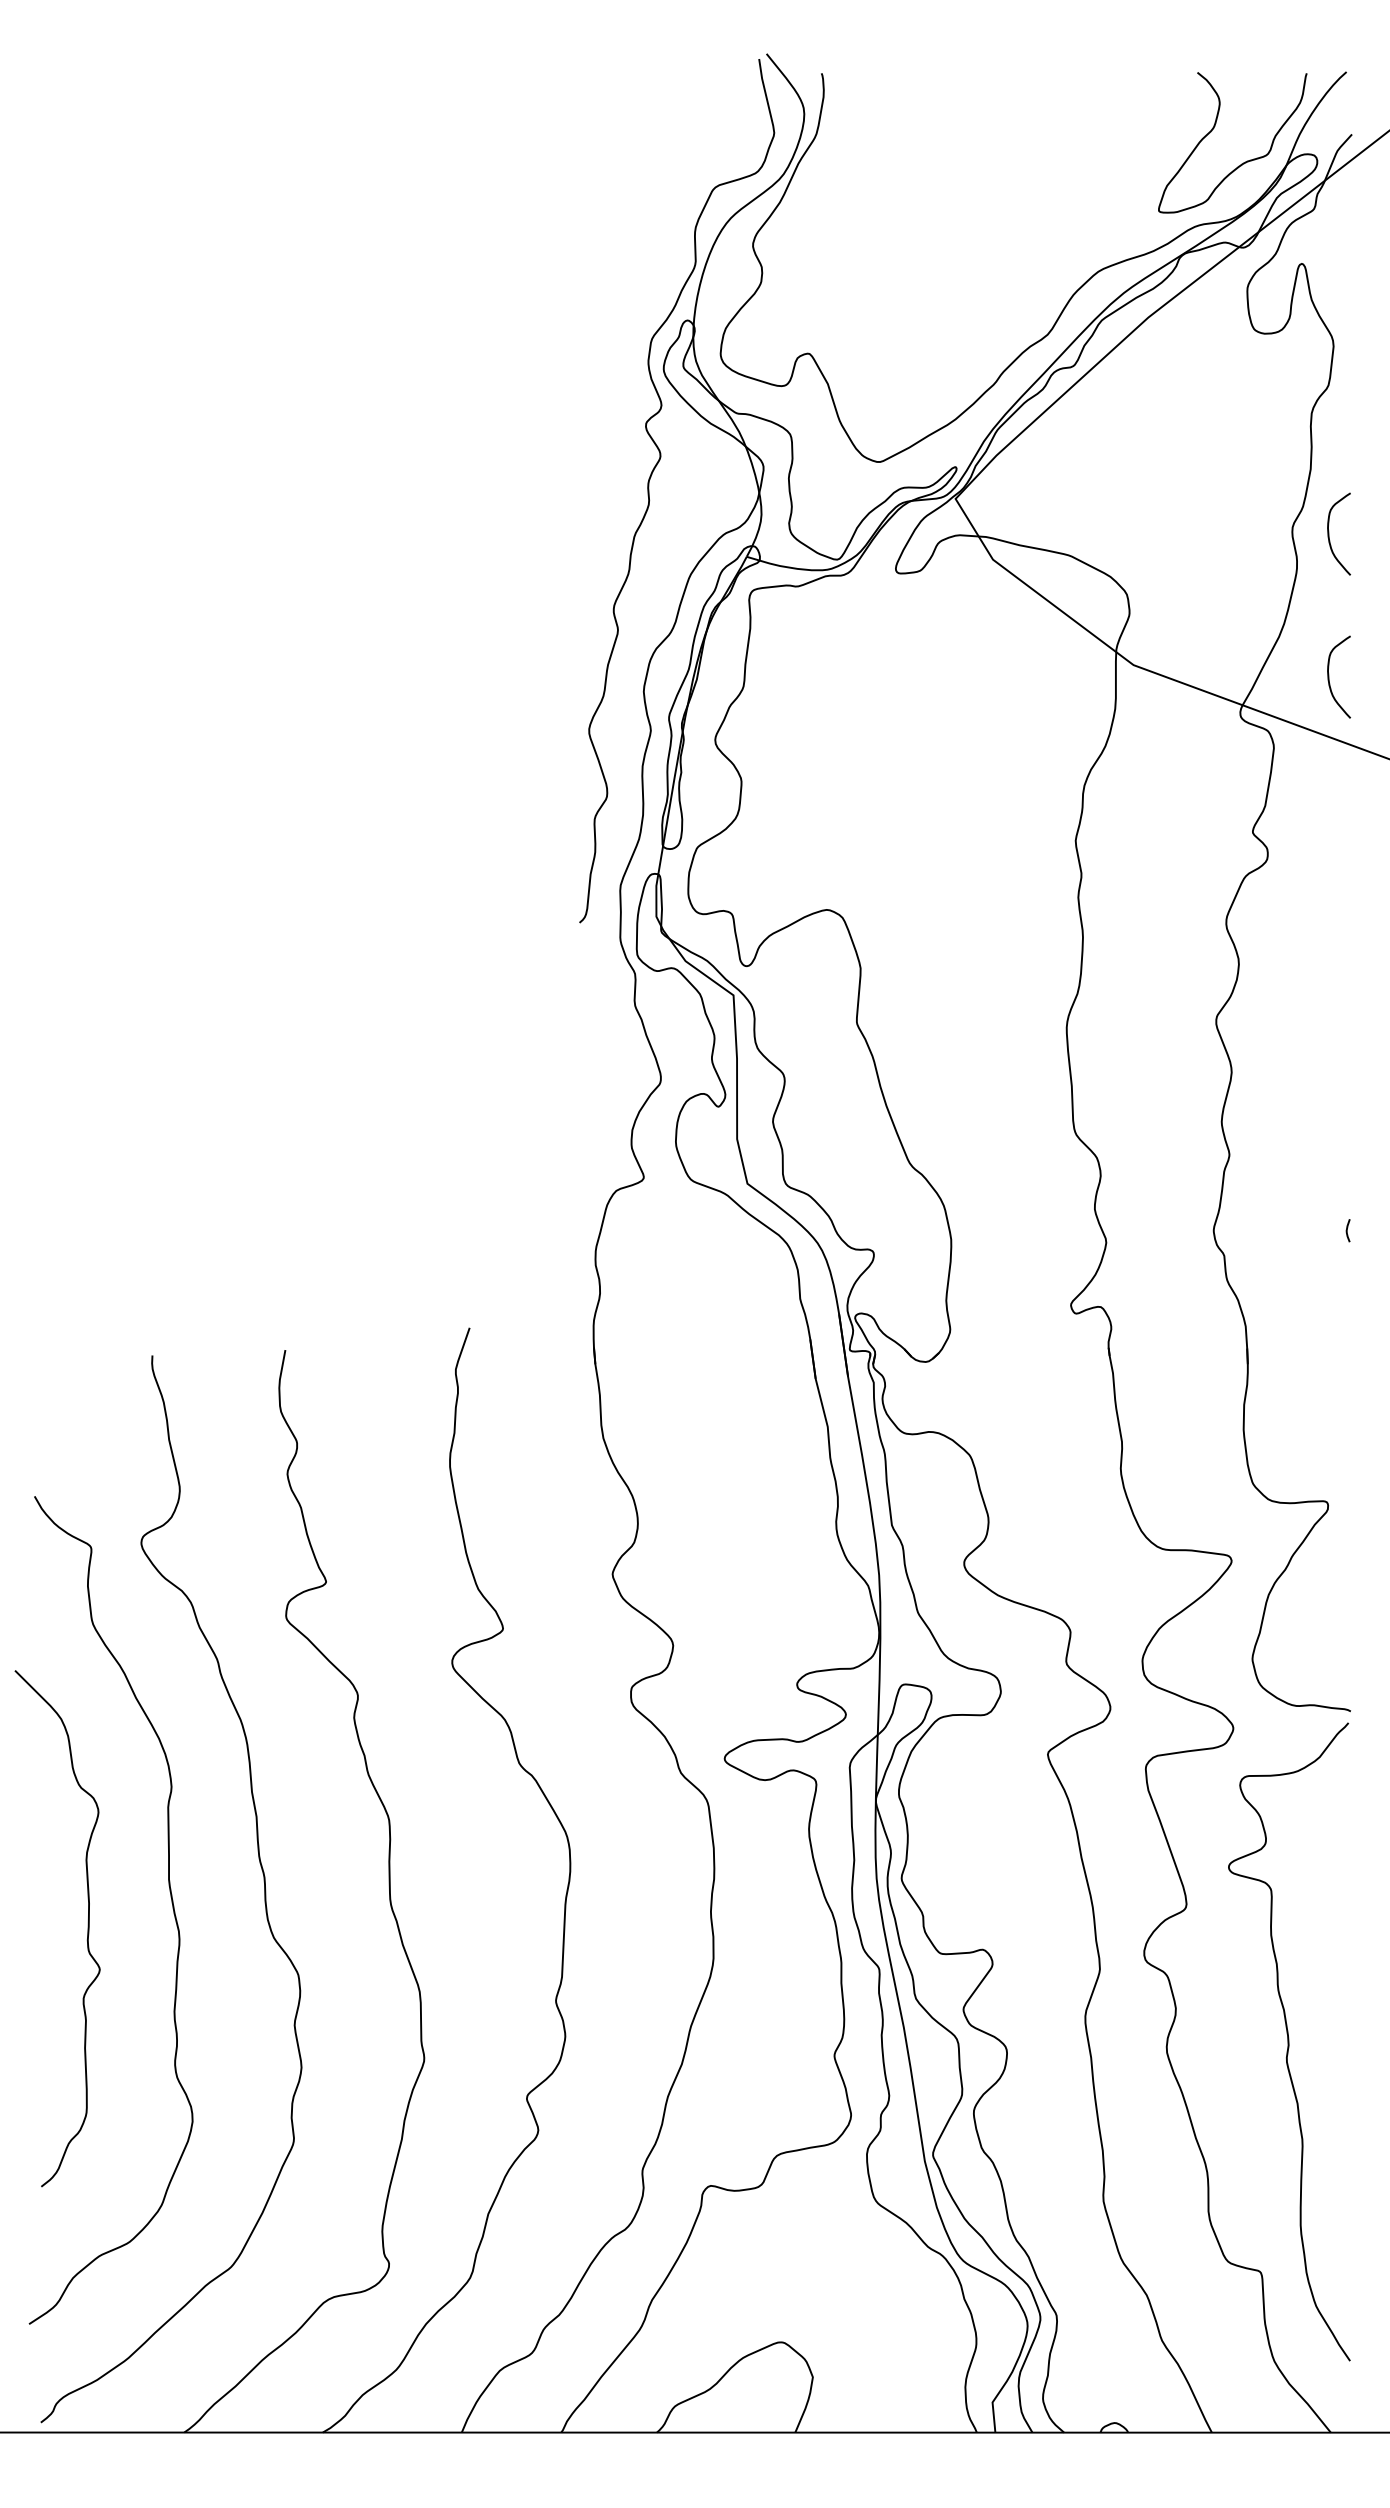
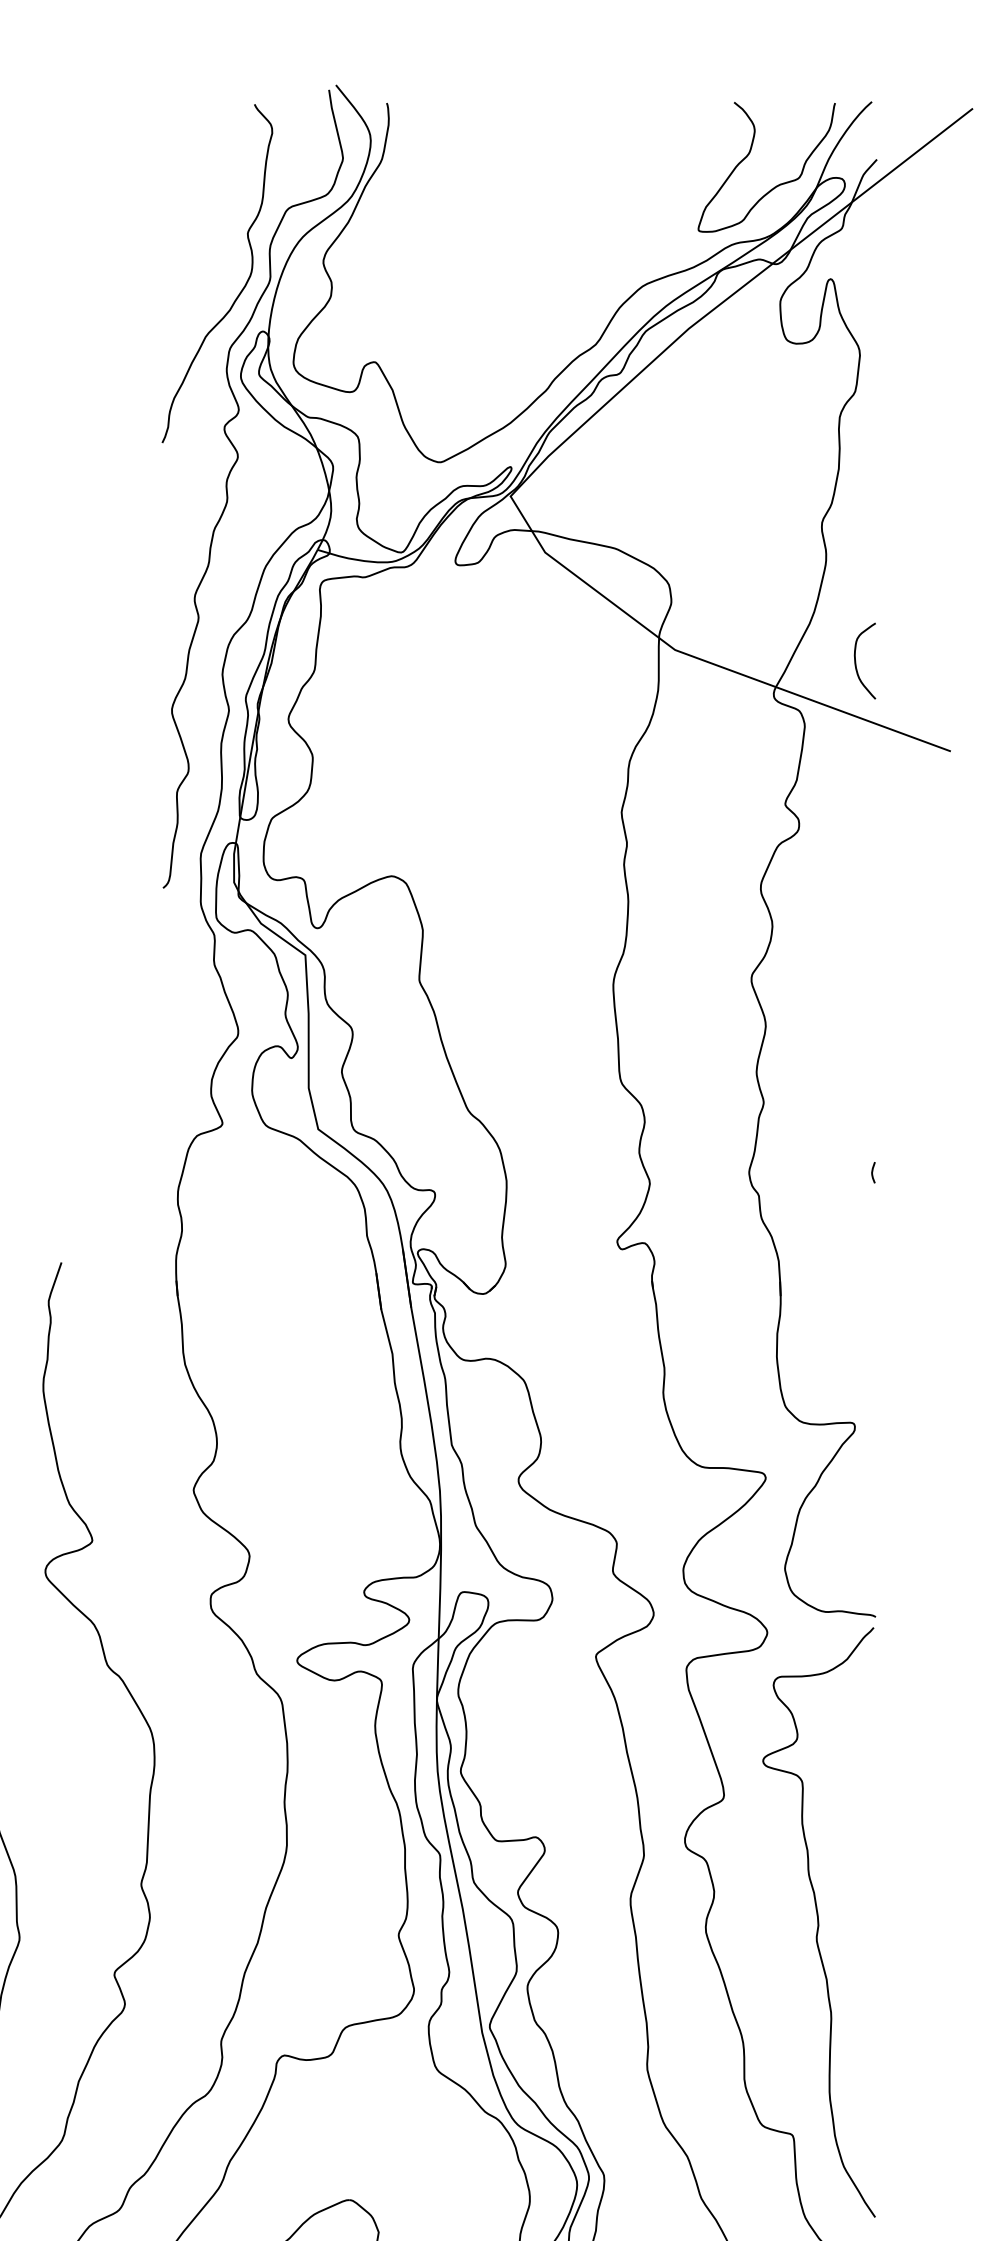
curve: (665, 273) -> (242, 288), added
curve: (1329, 533) -> (856, 528), removed

